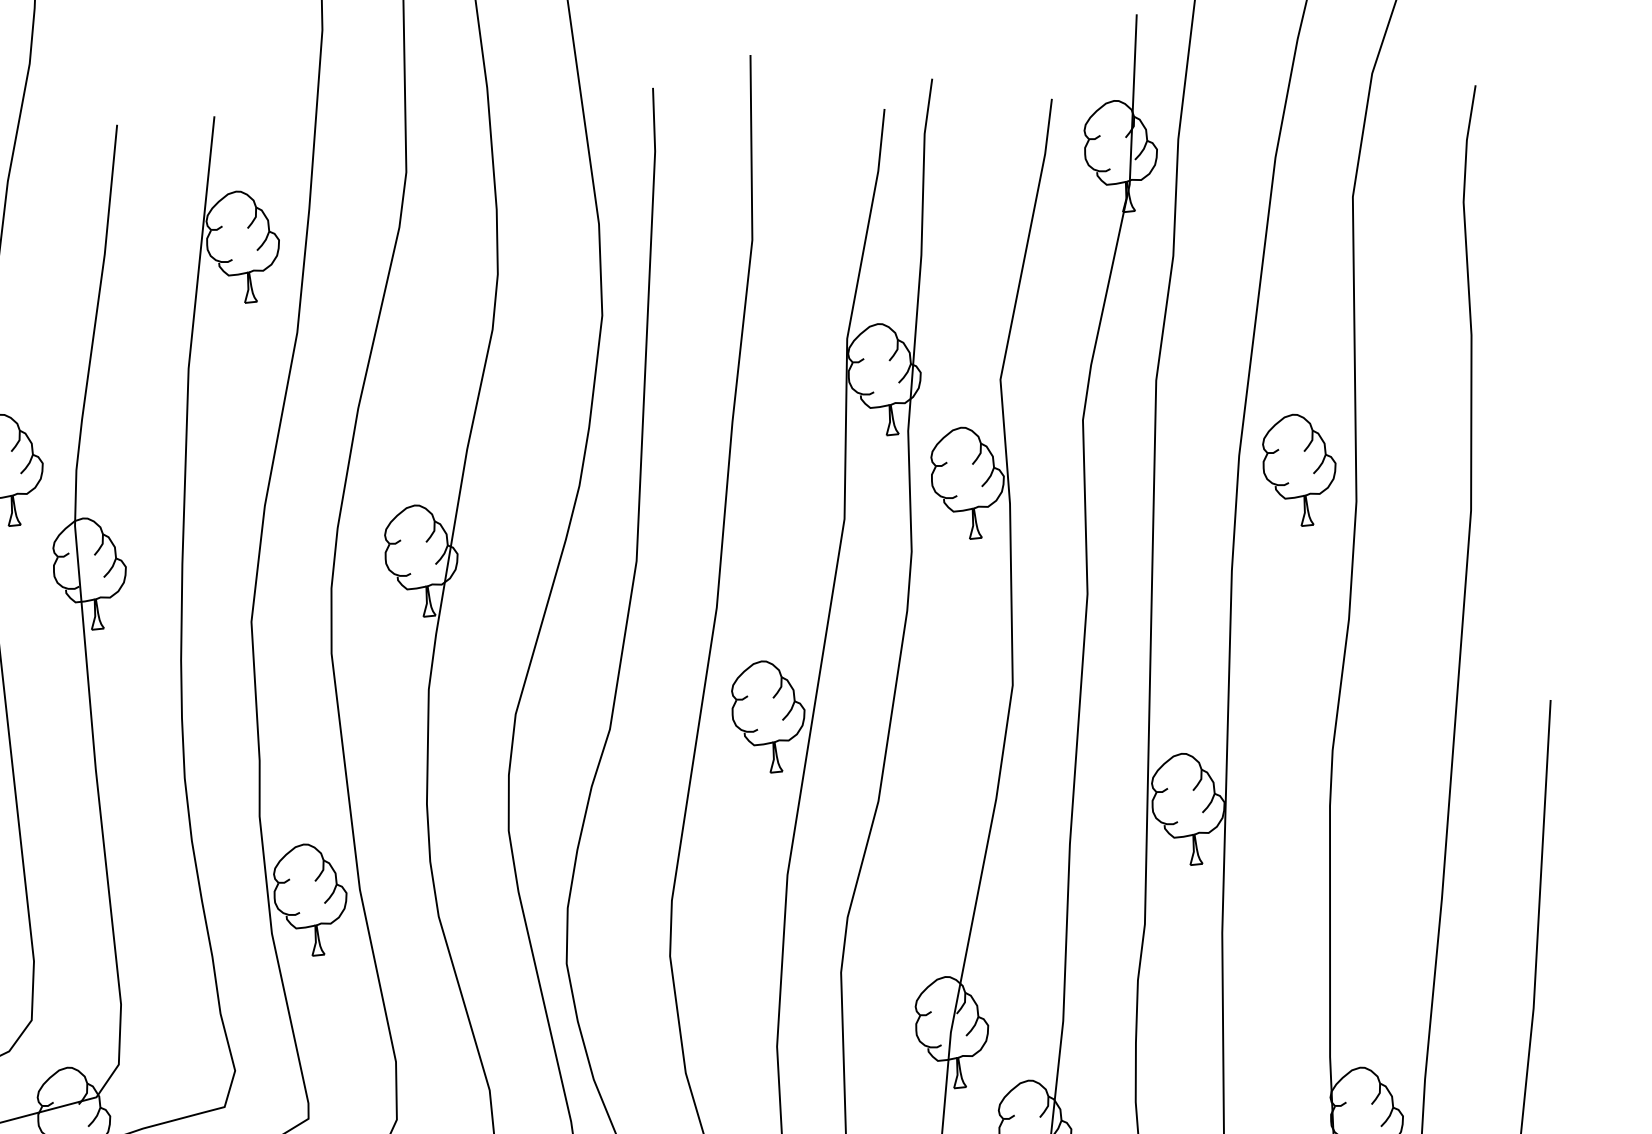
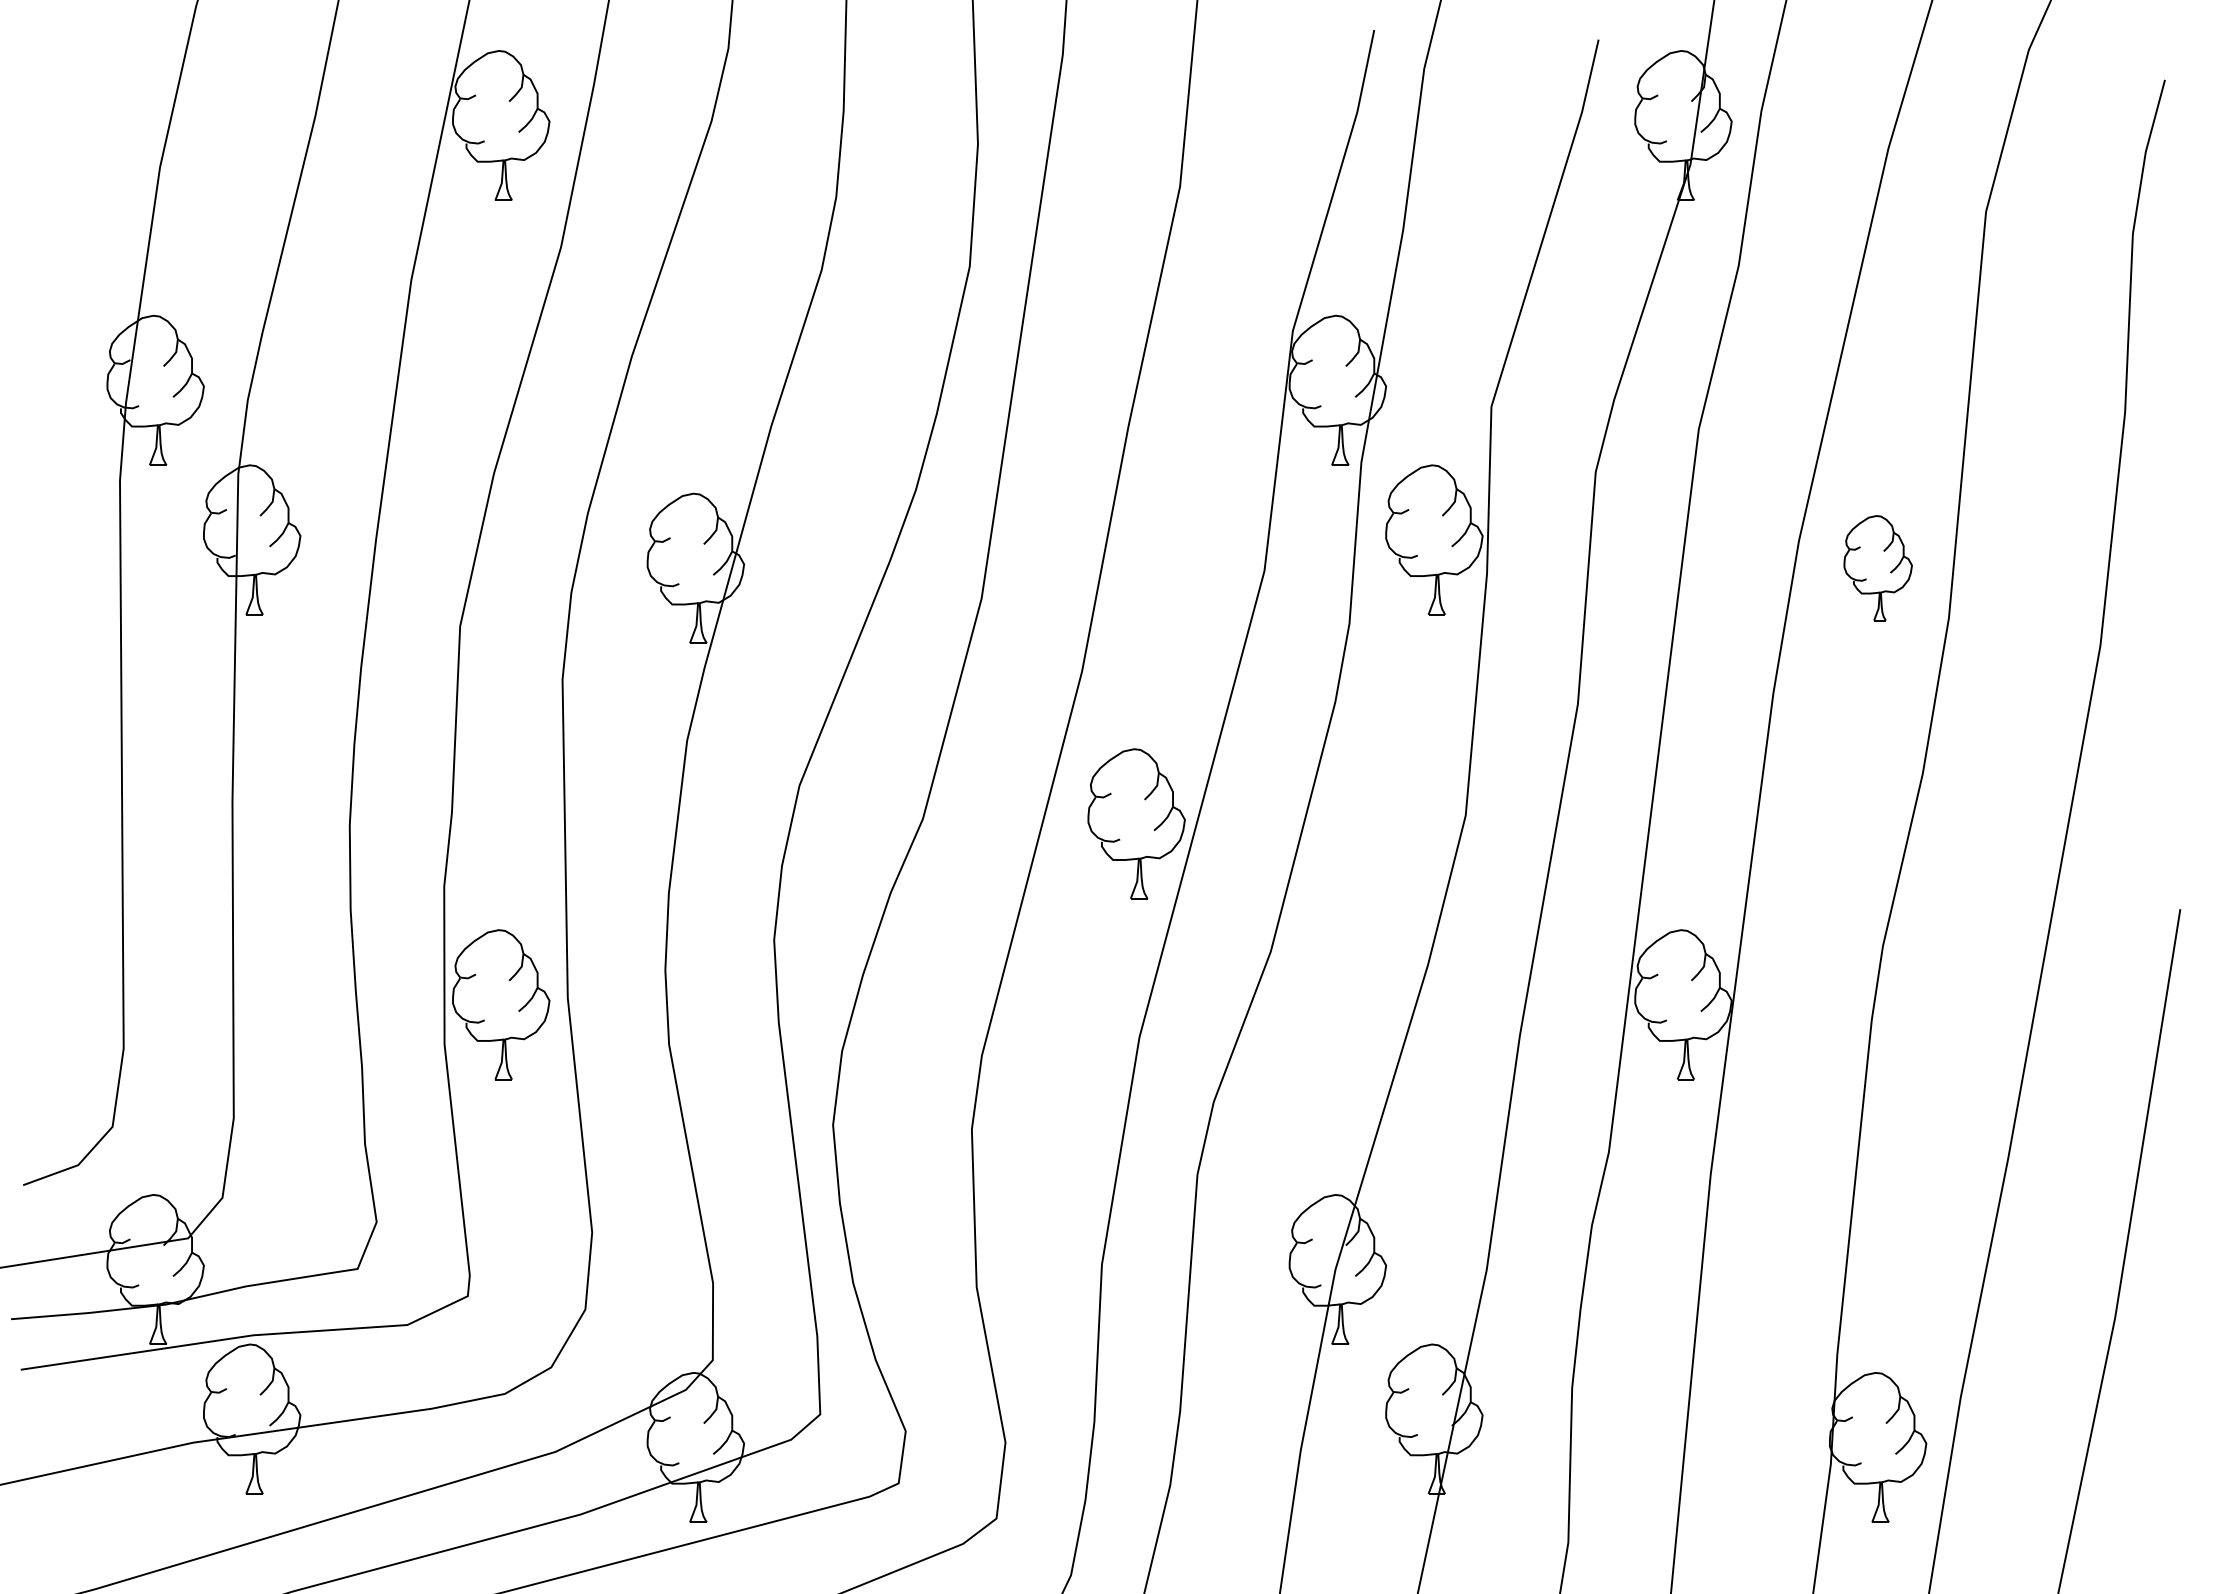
part: (1300, 469) -> (1878, 567), size x0.7

